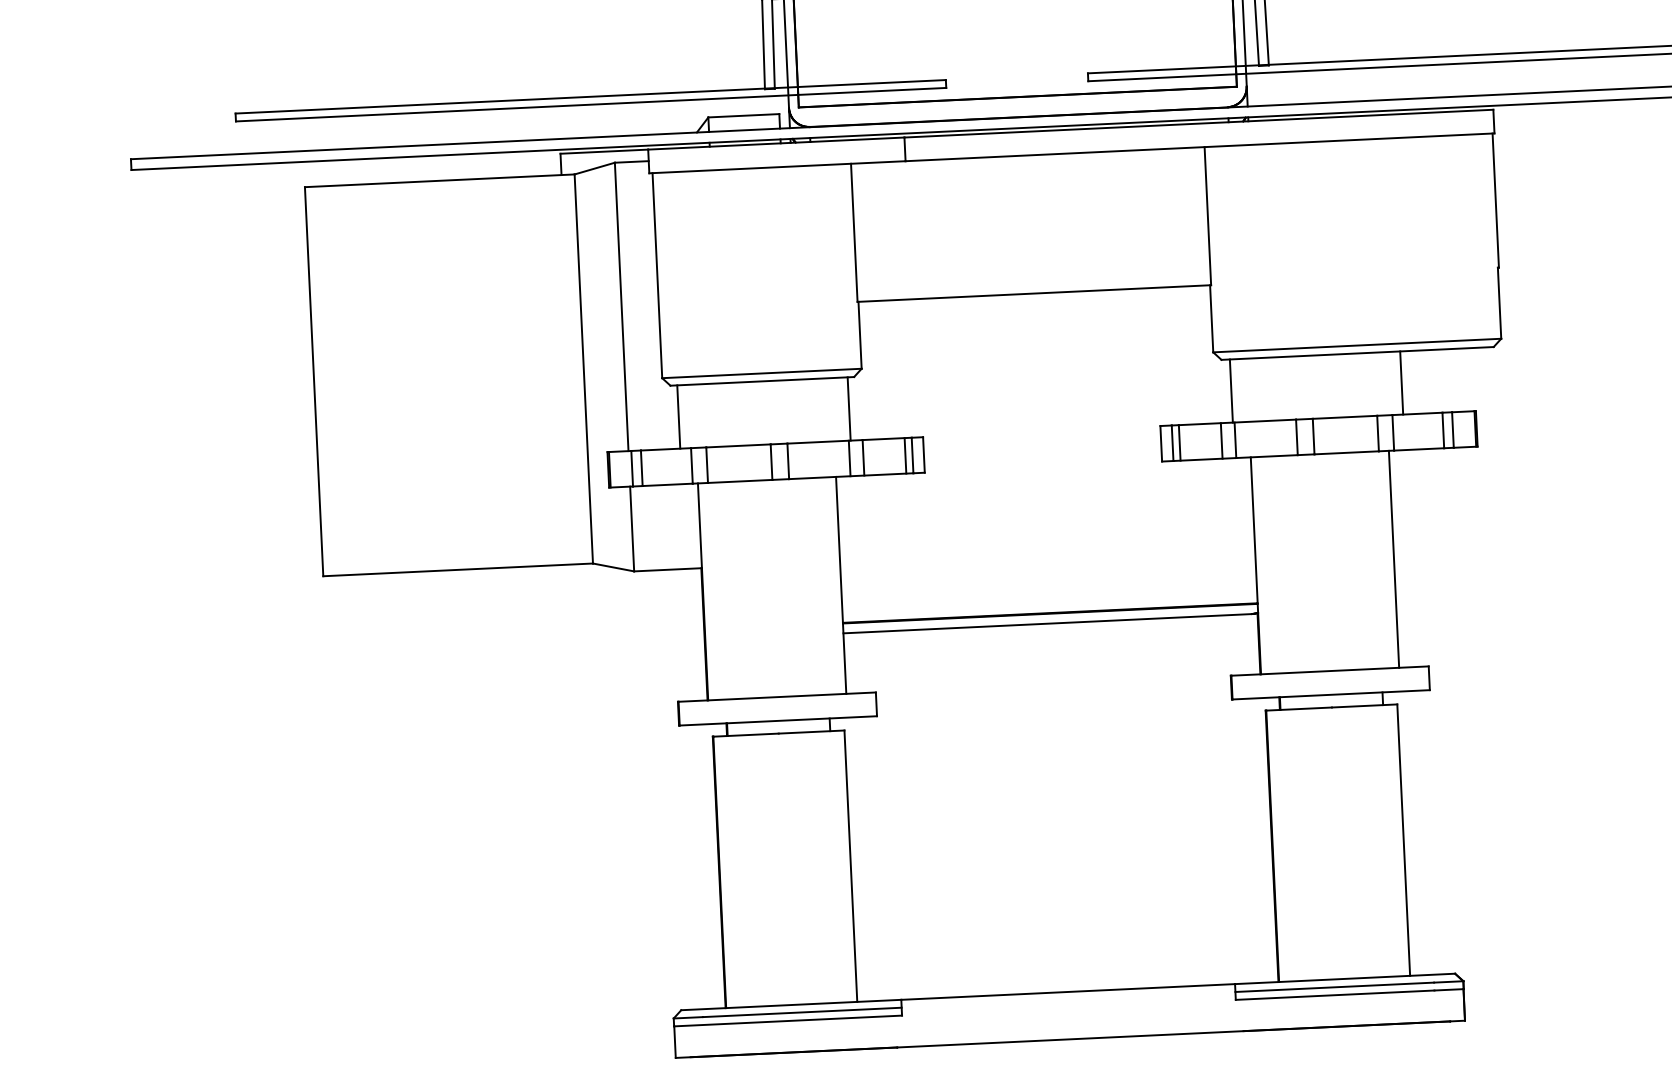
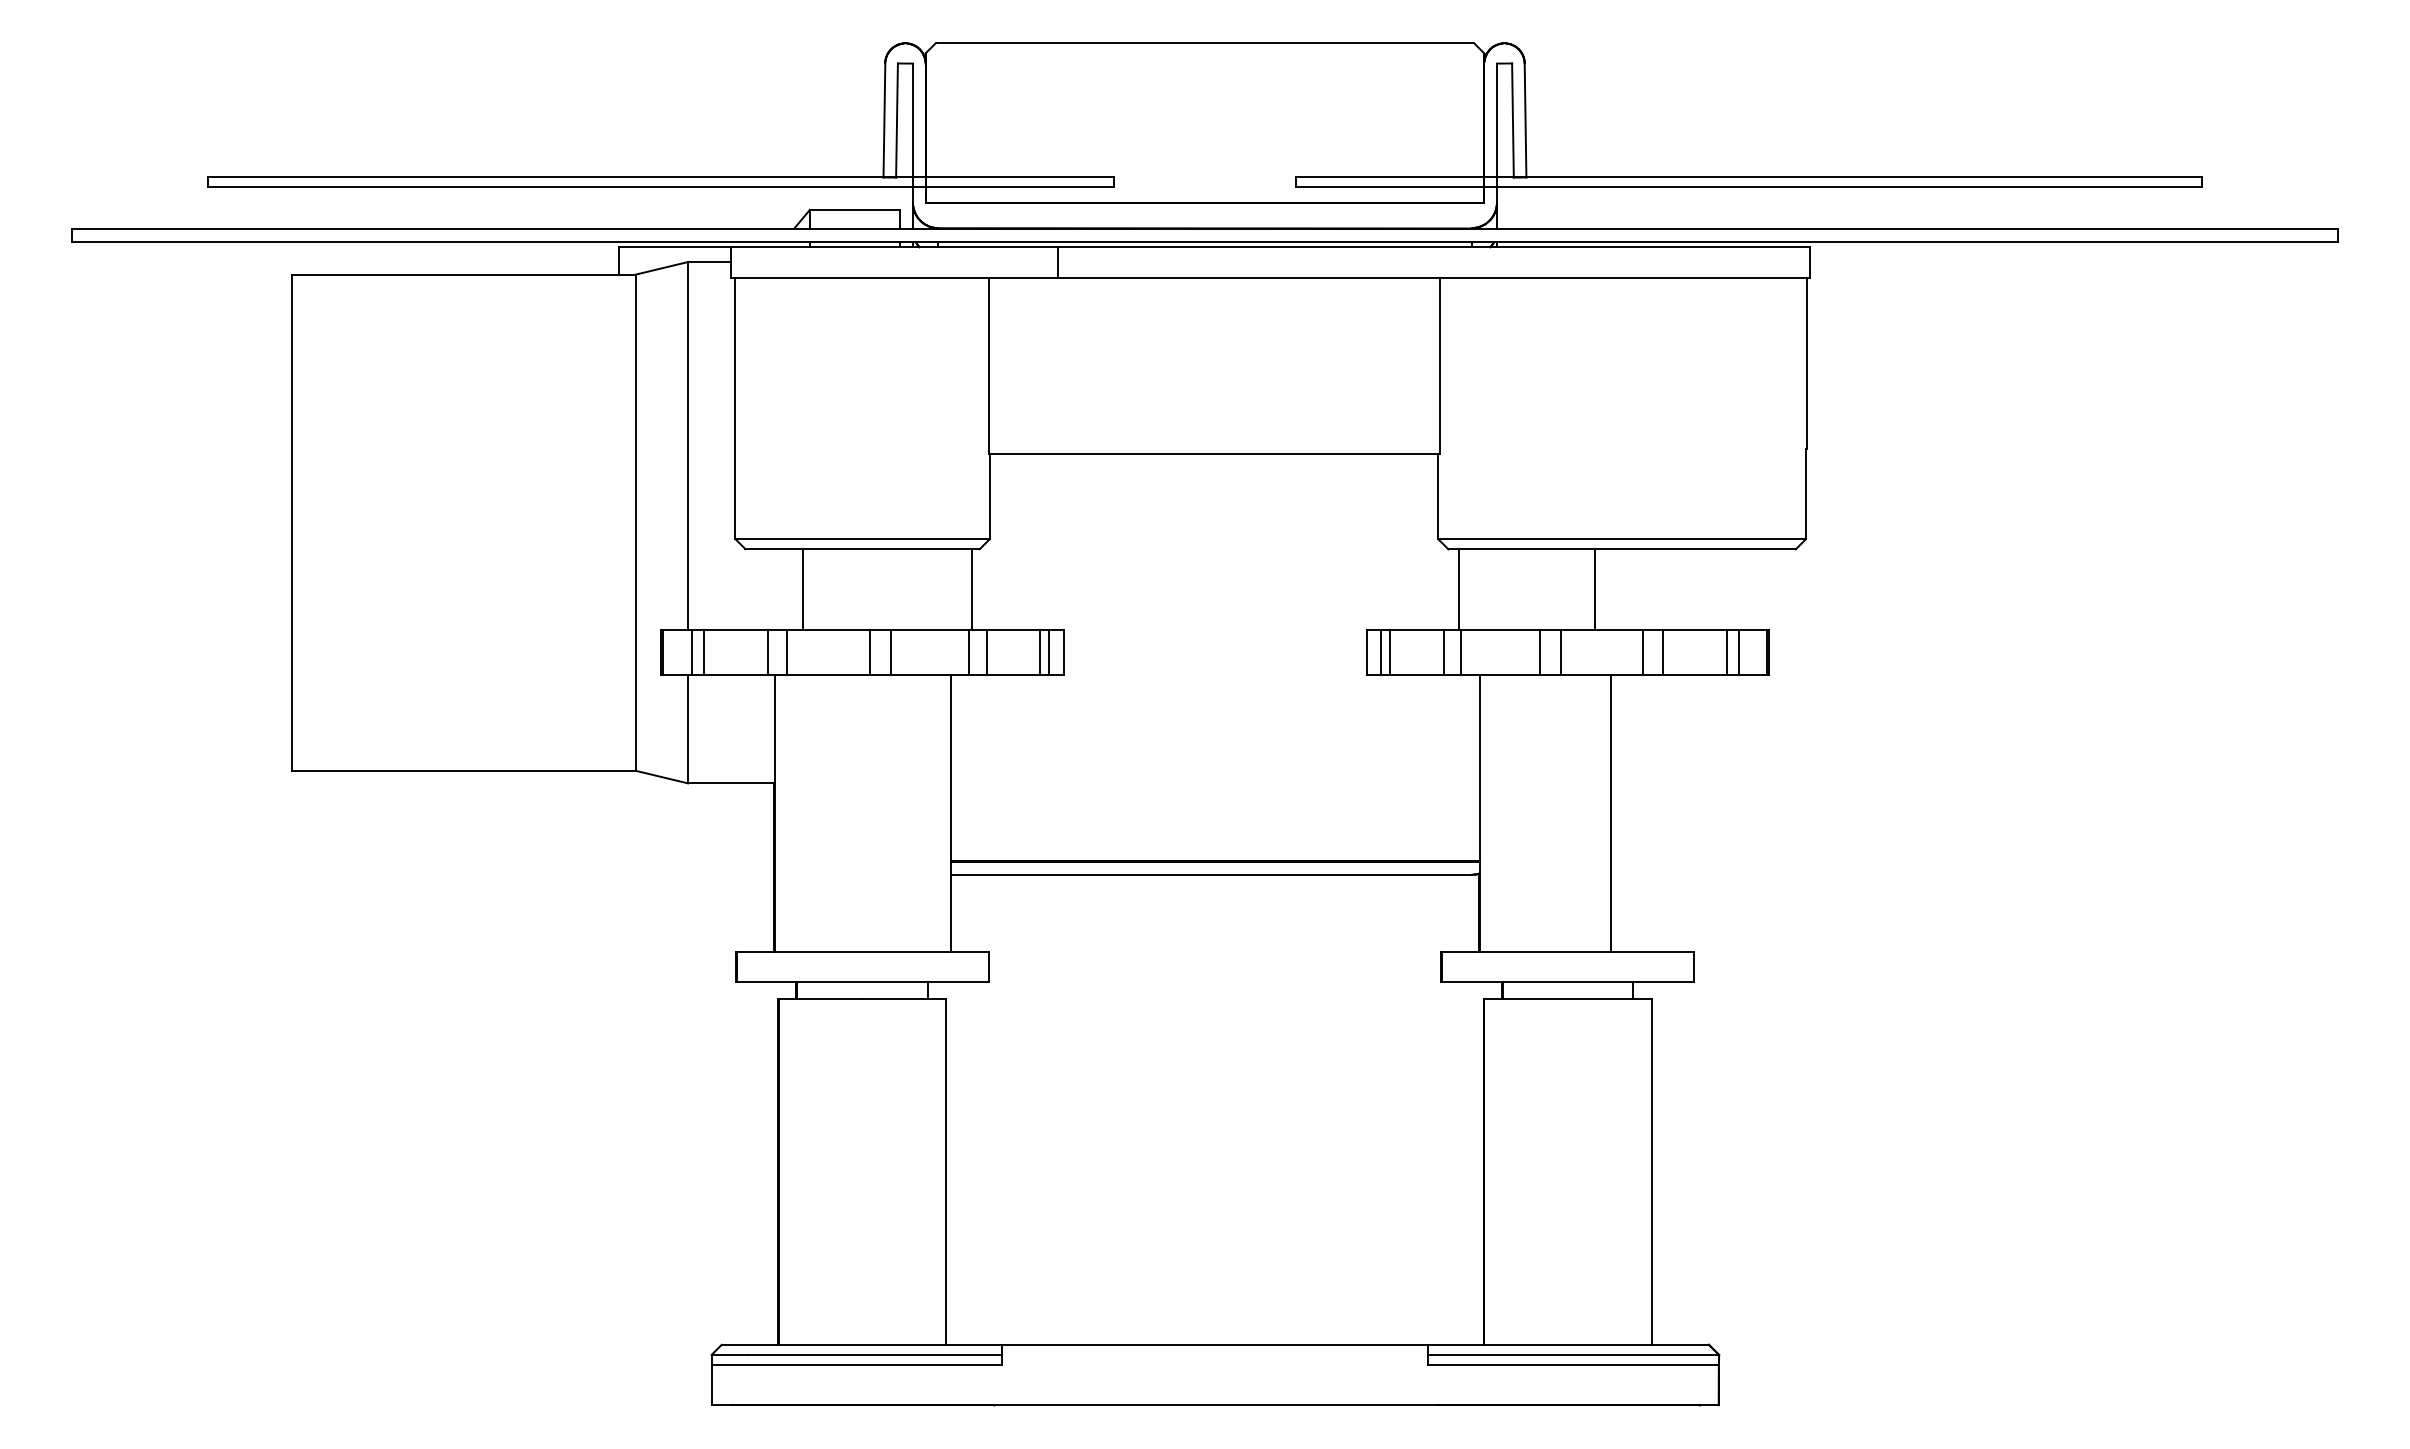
line: (1401, 382) -> (1595, 589), moved
line: (679, 416) -> (803, 589), moved
line: (1394, 559) -> (1611, 813), moved

